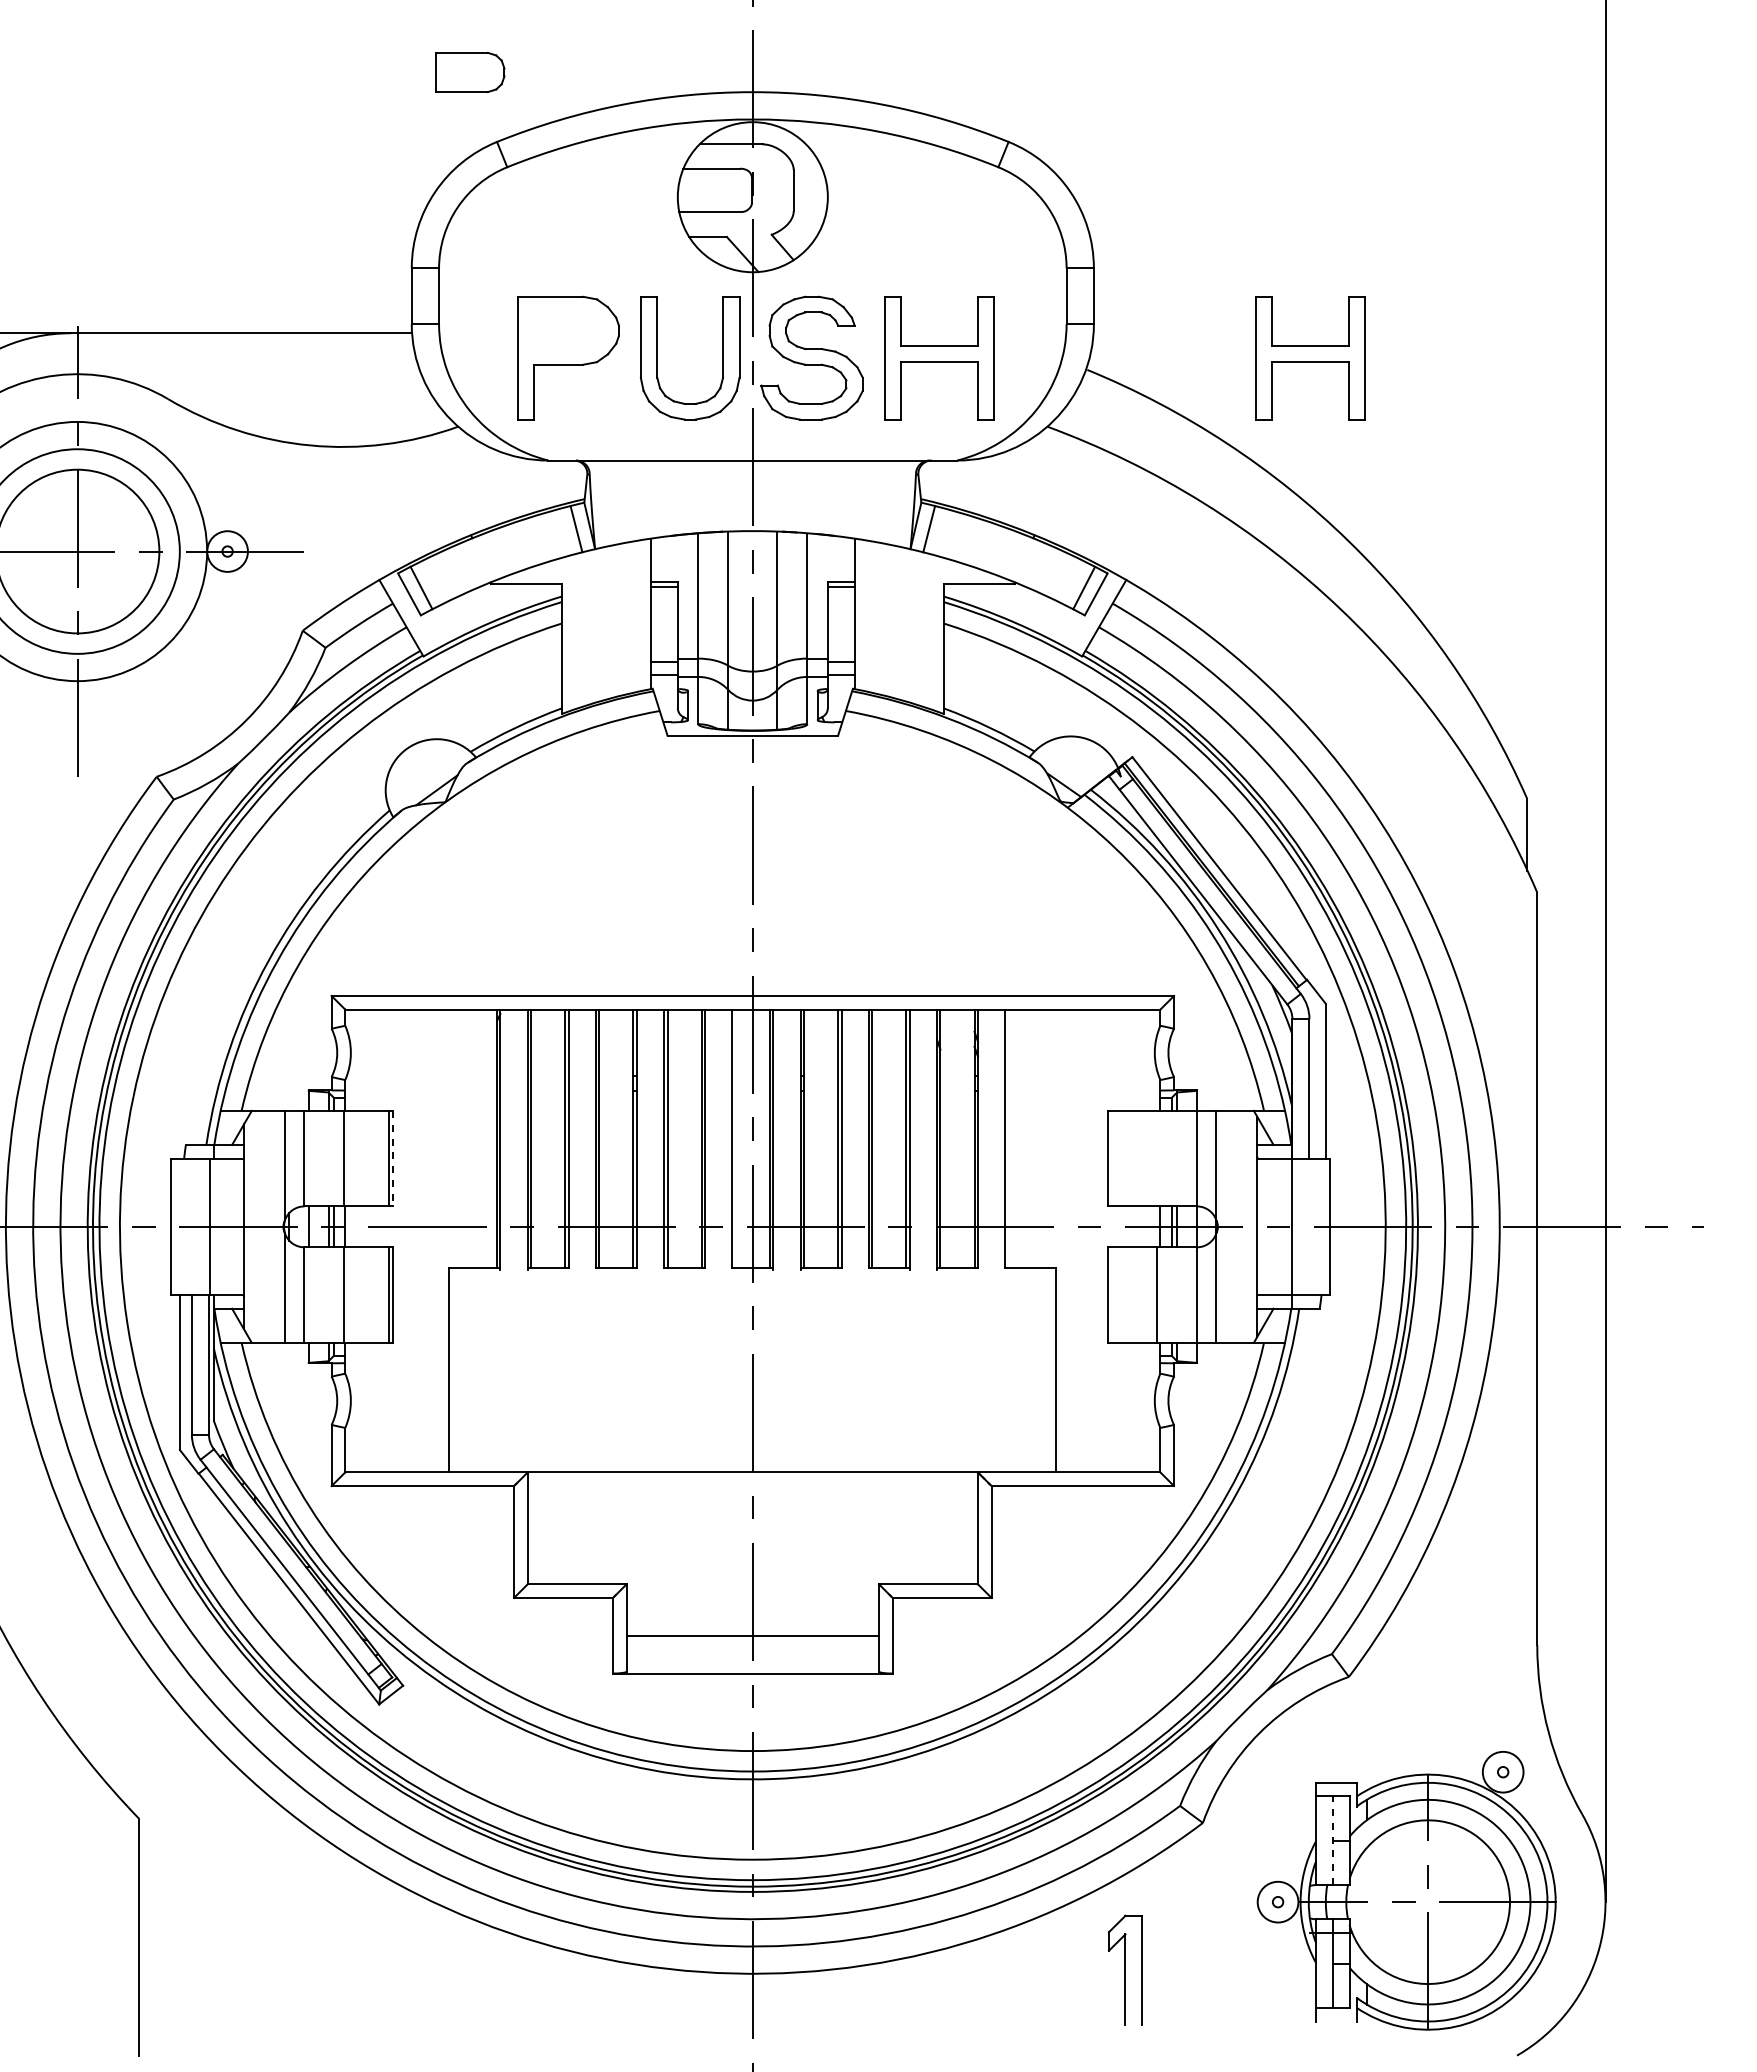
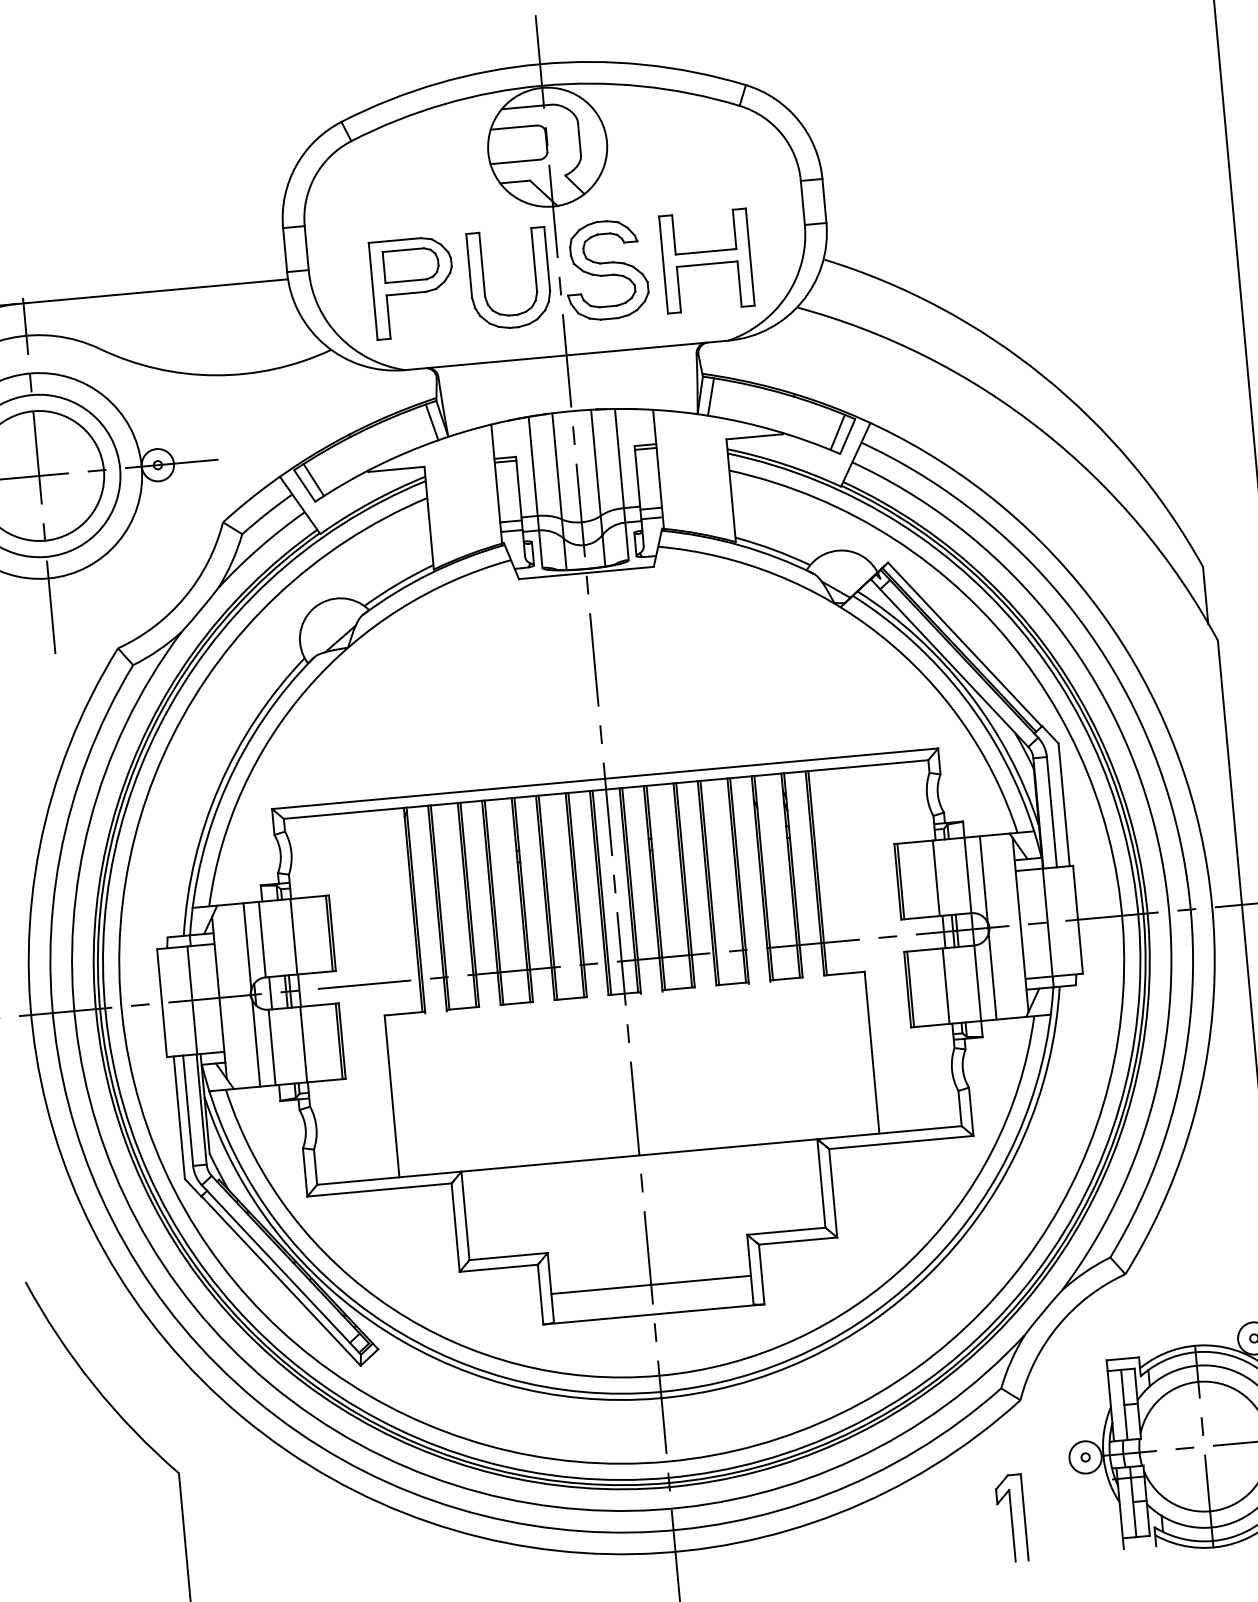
part: (470, 71) -> (411, 264), moved
part: (1310, 358) -> (1000, 234), removed
line: (735, 1138) -> (601, 892), added
line: (1008, 1138) -> (817, 873), added
line: (393, 1158) -> (332, 933), dashed -> solid
line: (1112, 1158) -> (901, 881), added
line: (1156, 1158) -> (935, 878), added
line: (1112, 1294) -> (910, 988), added
line: (1332, 1840) -> (1124, 1404), dashed -> solid
part: (1125, 1969) -> (1011, 1517), moved

